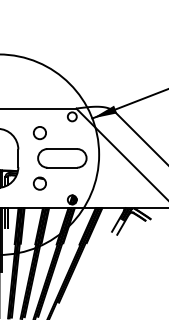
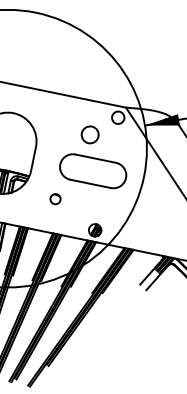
circle: (39, 133) -> (89, 135), moved
circle: (39, 183) -> (55, 198), size x0.6

